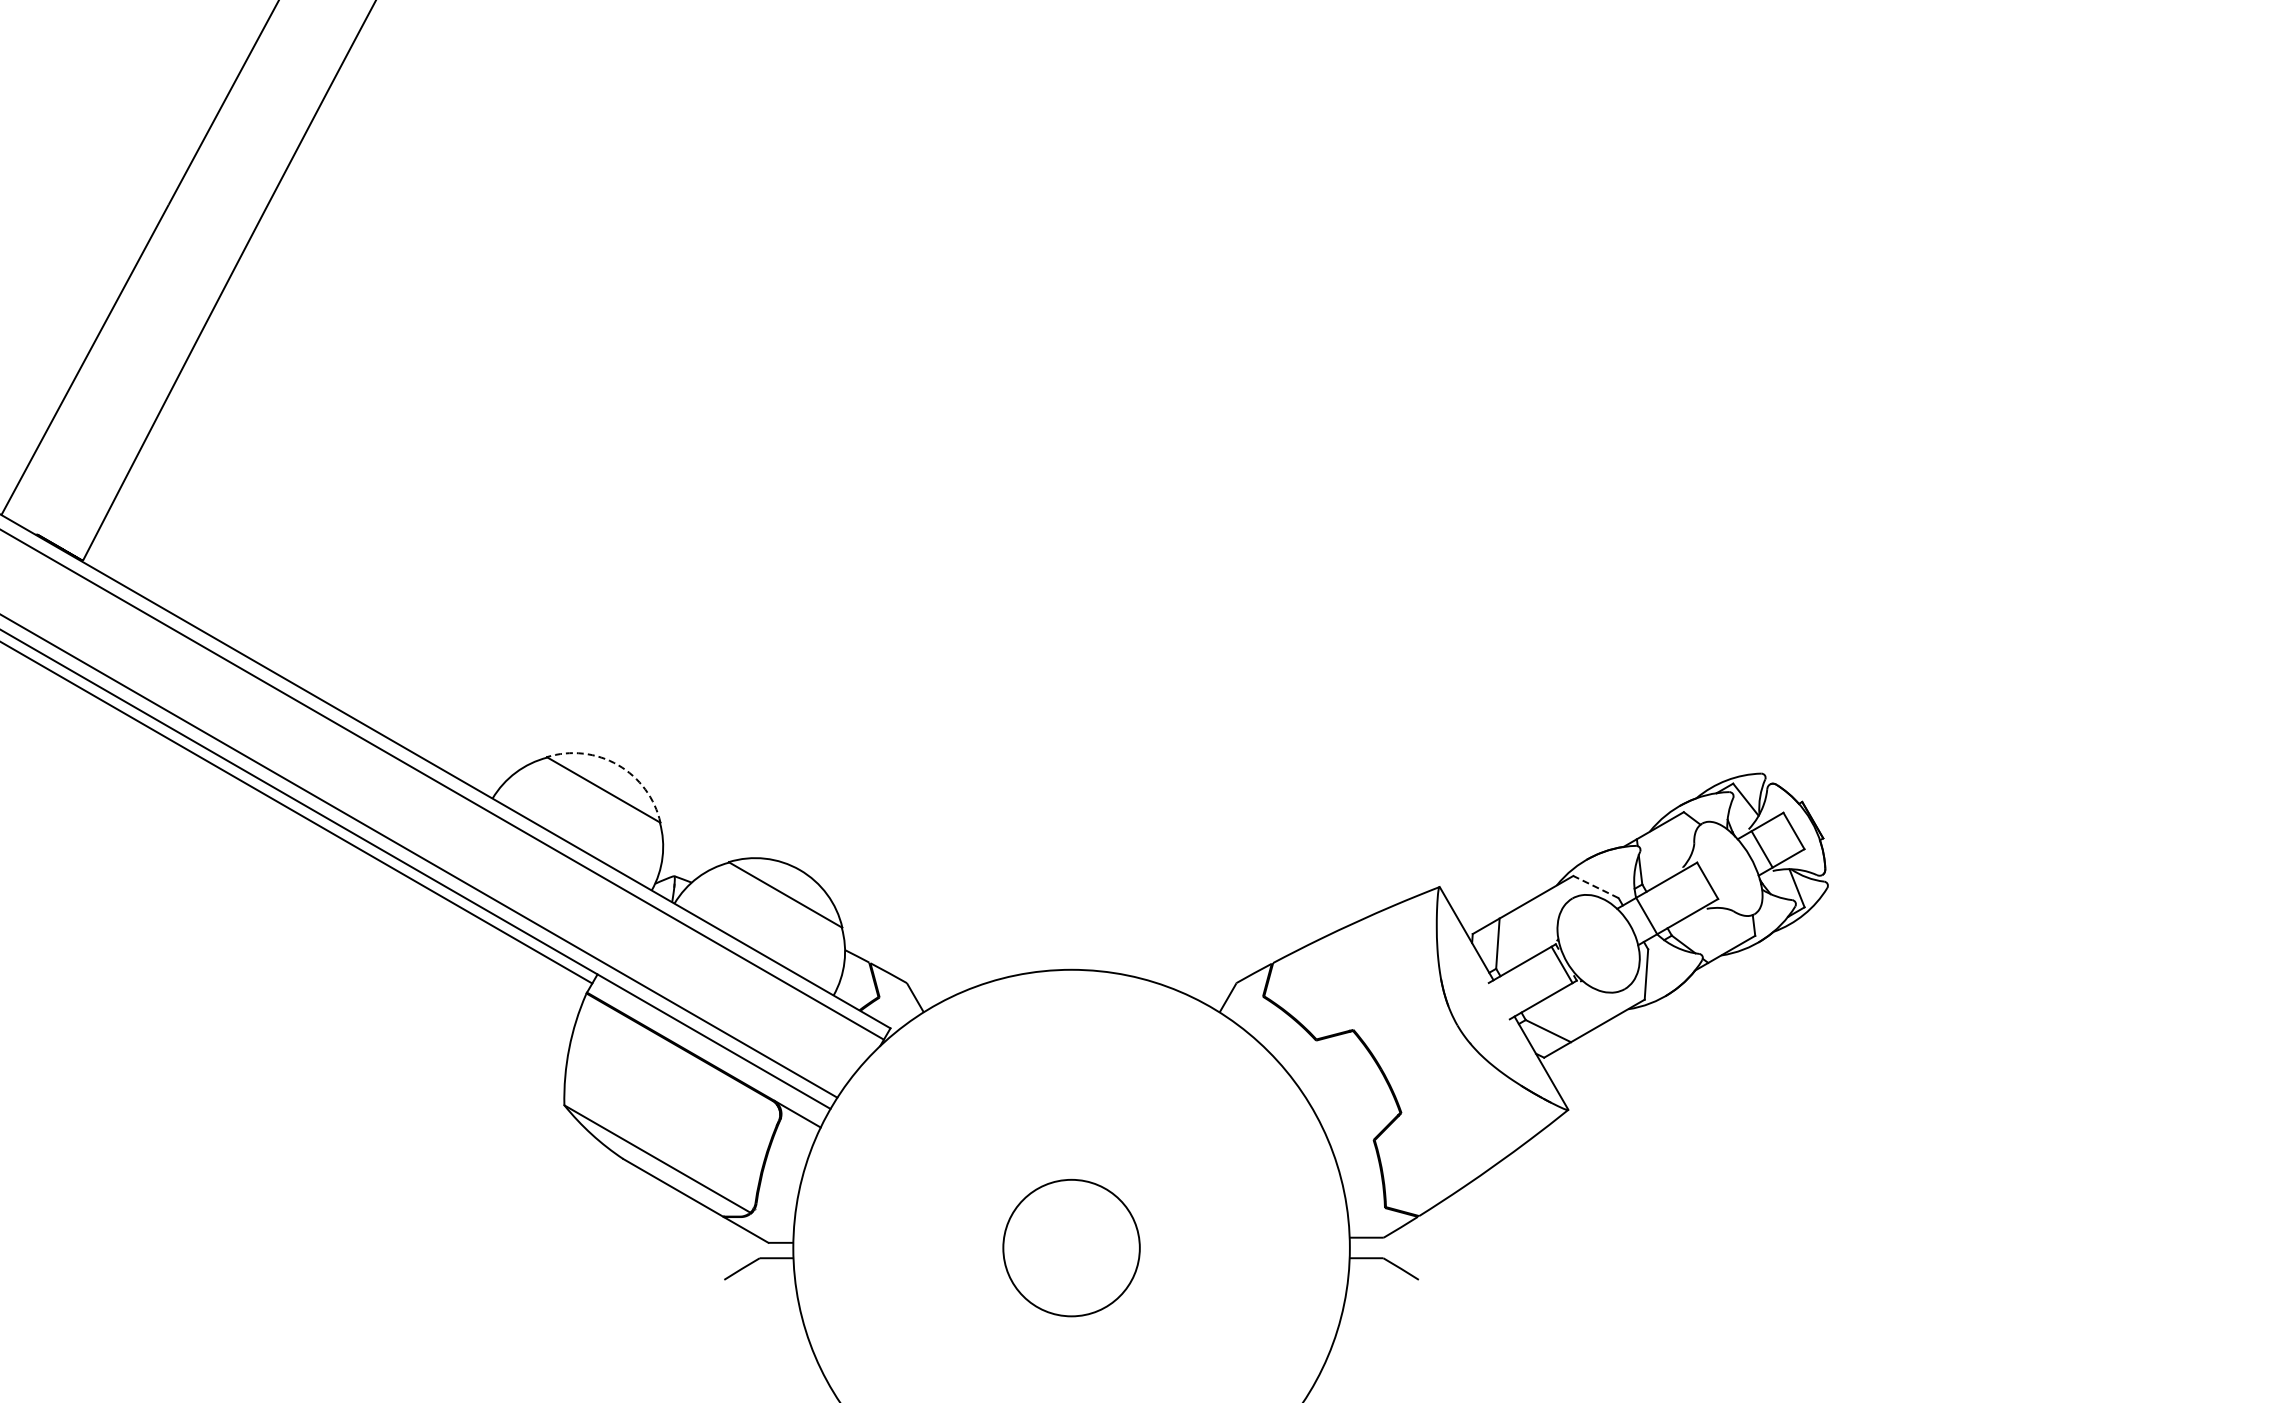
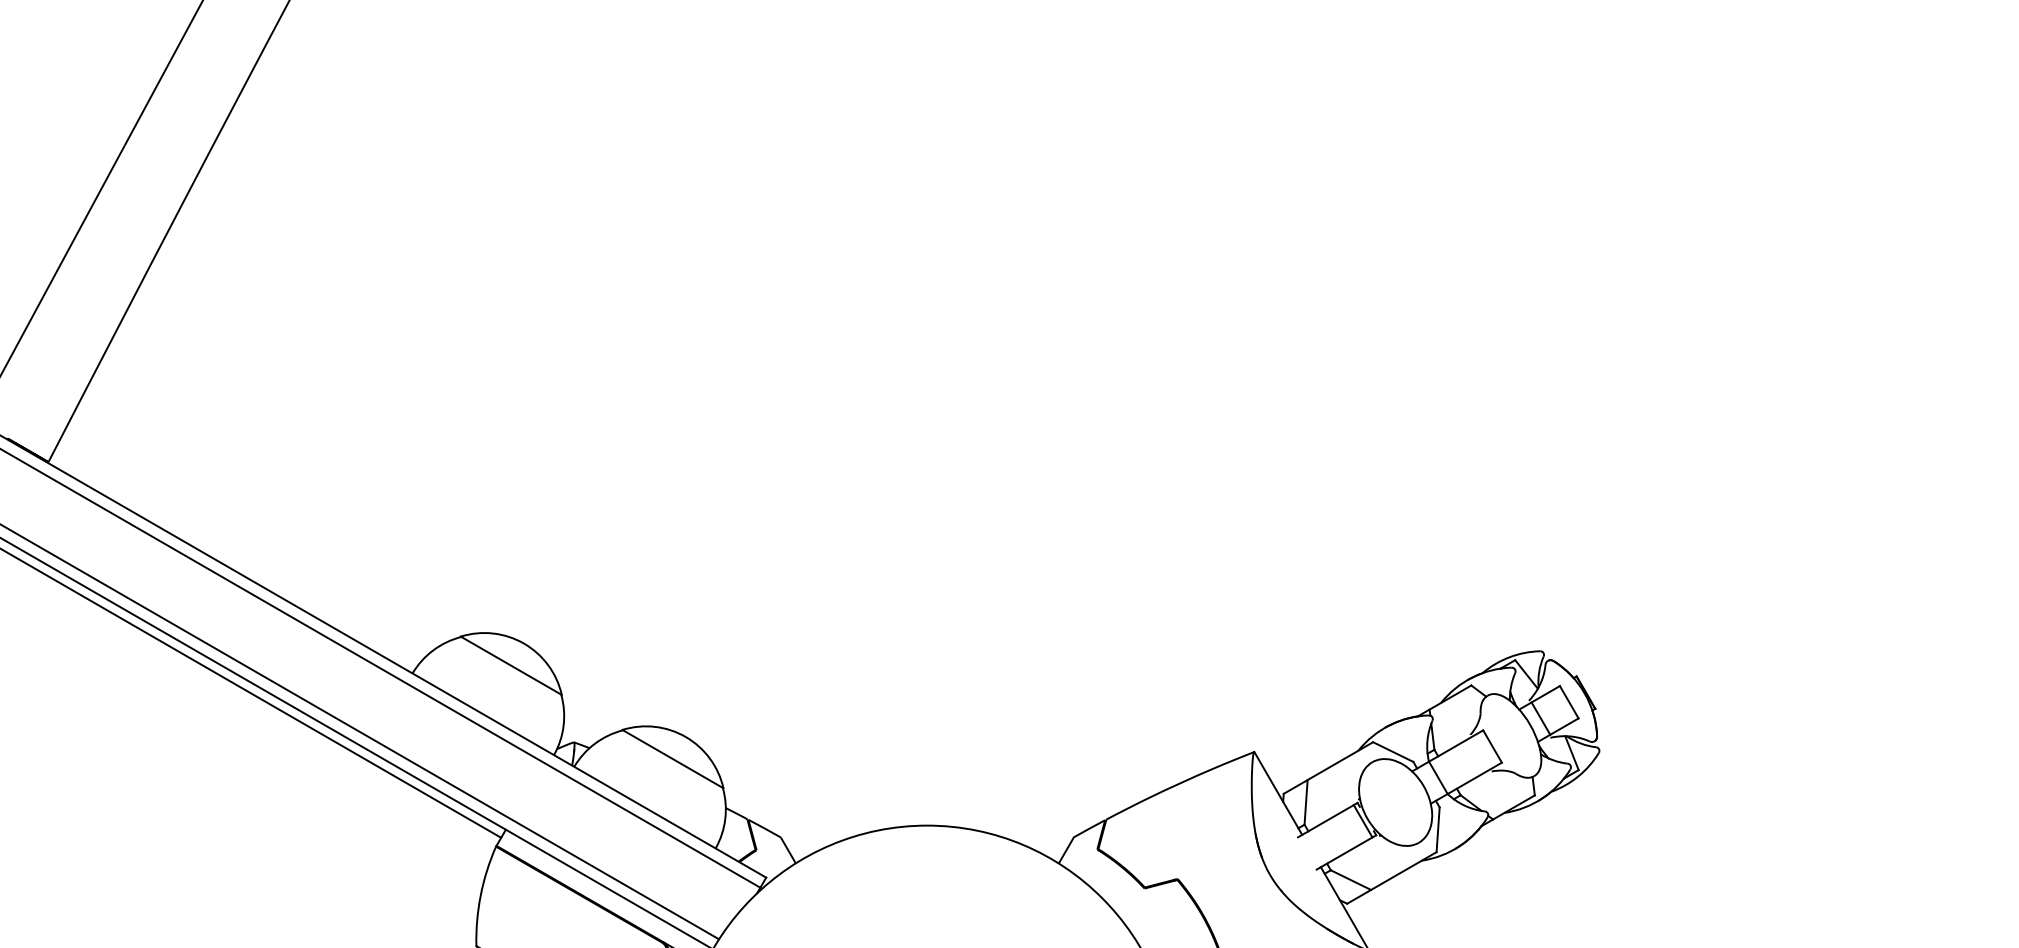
arc: (618, 765) -> (524, 644), dashed -> solid
line: (1595, 886) -> (1392, 751), dashed -> solid

